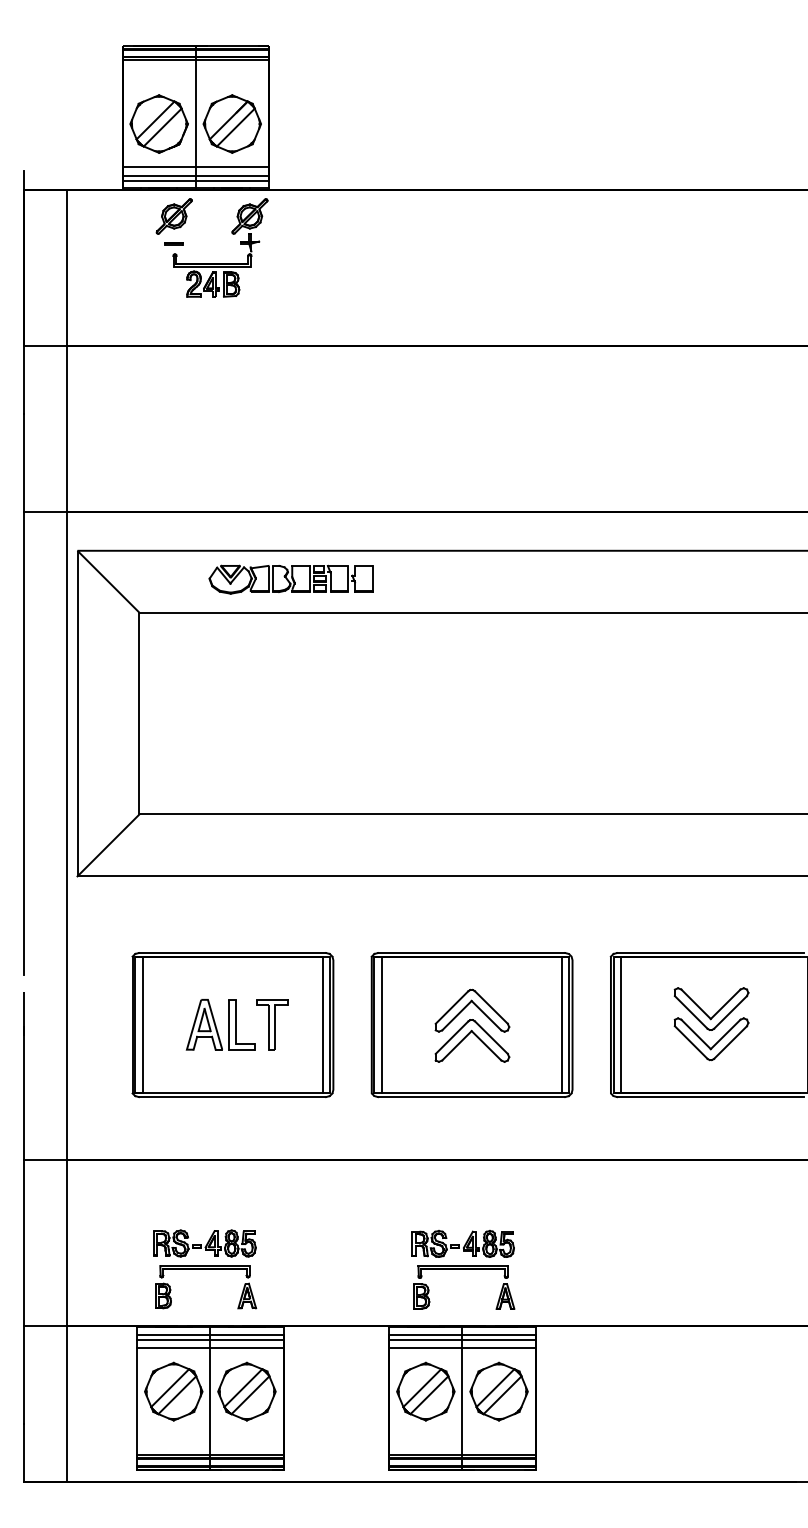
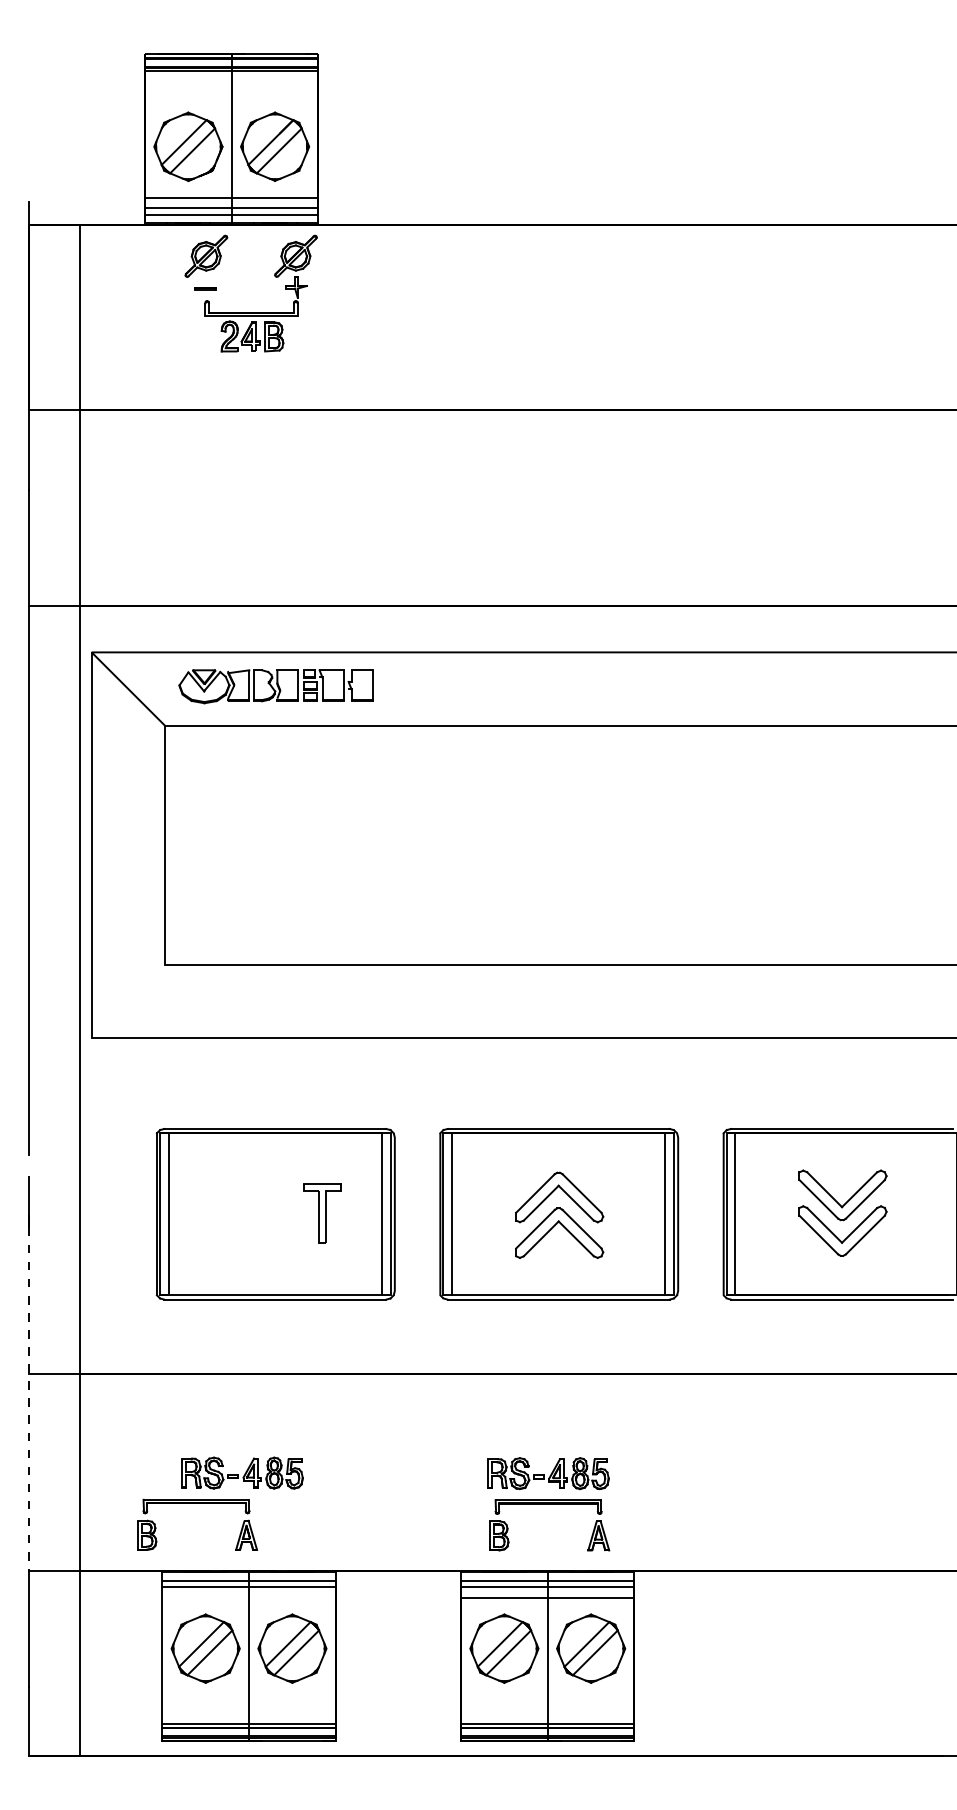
part: (290, 579) -> (275, 686), moved
line: (108, 845) -> (128, 1001), removed
part: (220, 1024) -> (261, 1213), removed
line: (24, 1181) -> (28, 1399), solid -> dashed
part: (206, 1269) -> (198, 1503), moved
line: (210, 1348) -> (249, 1597), removed

